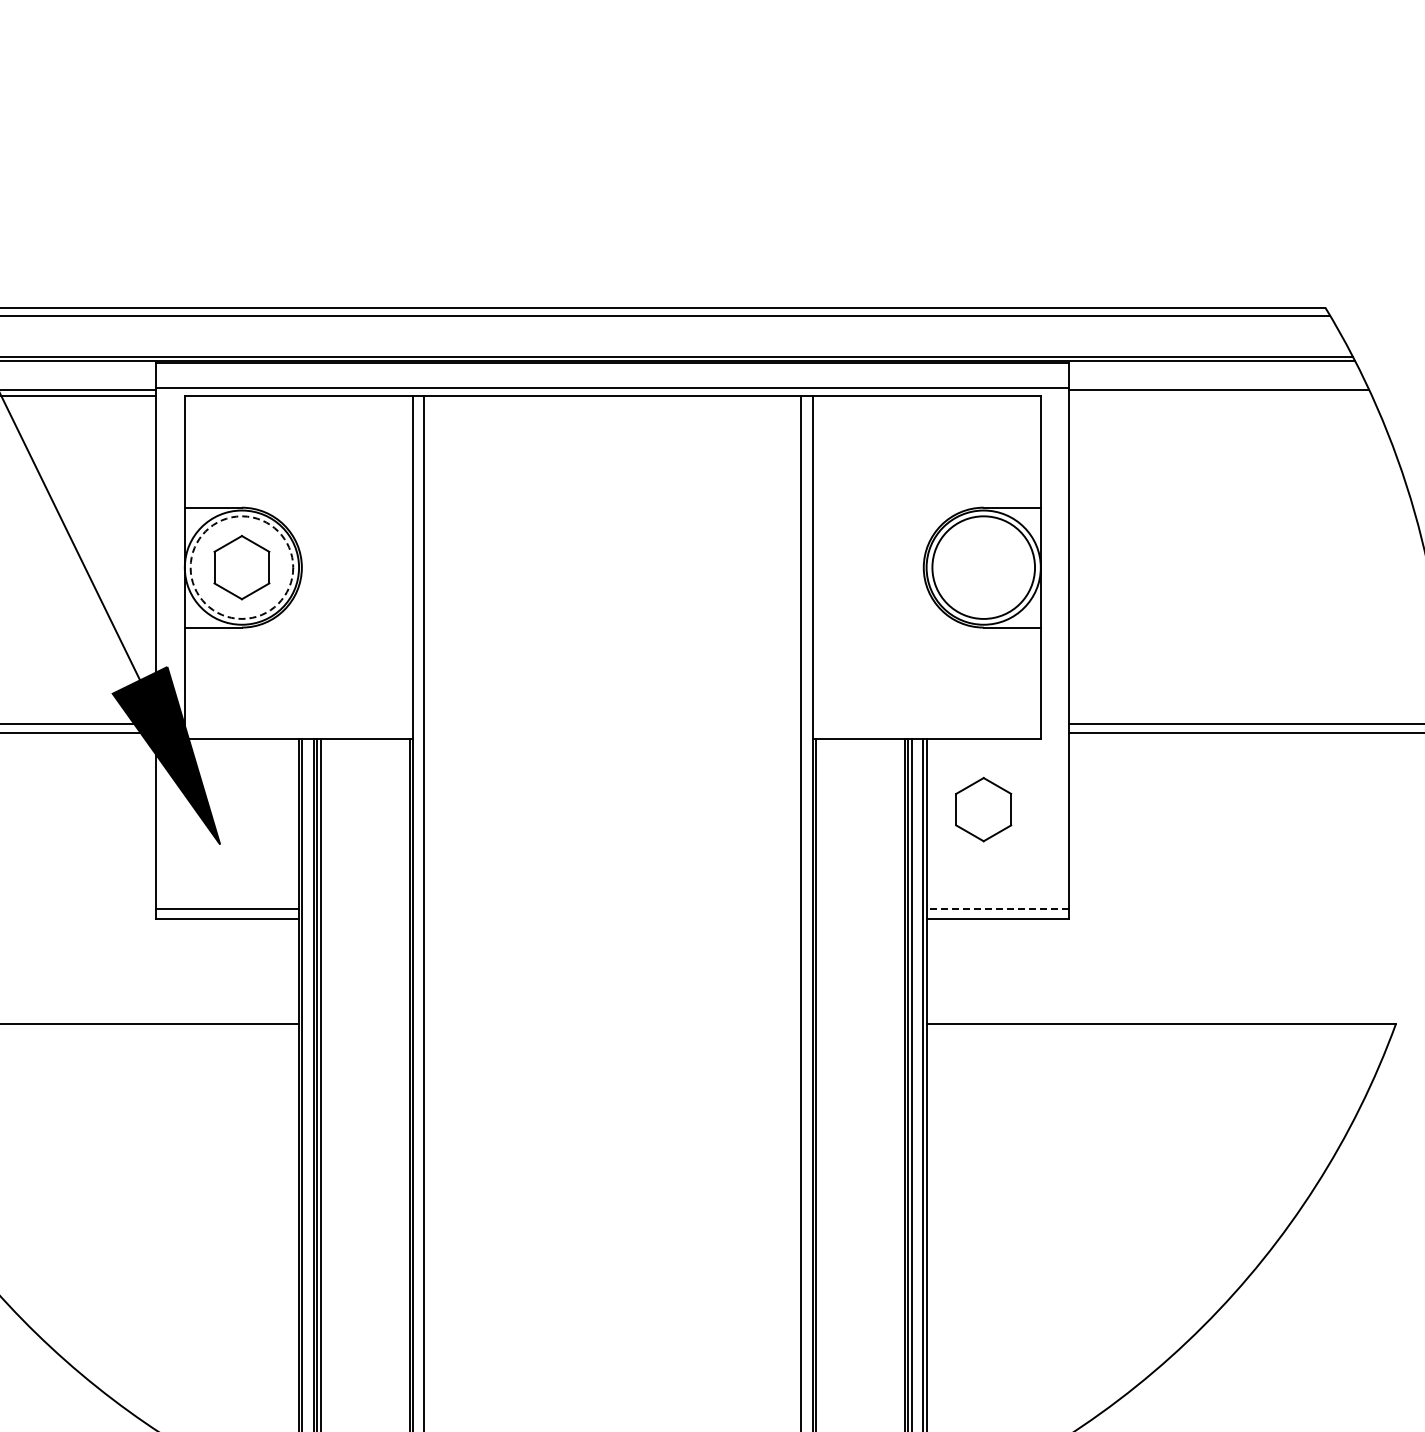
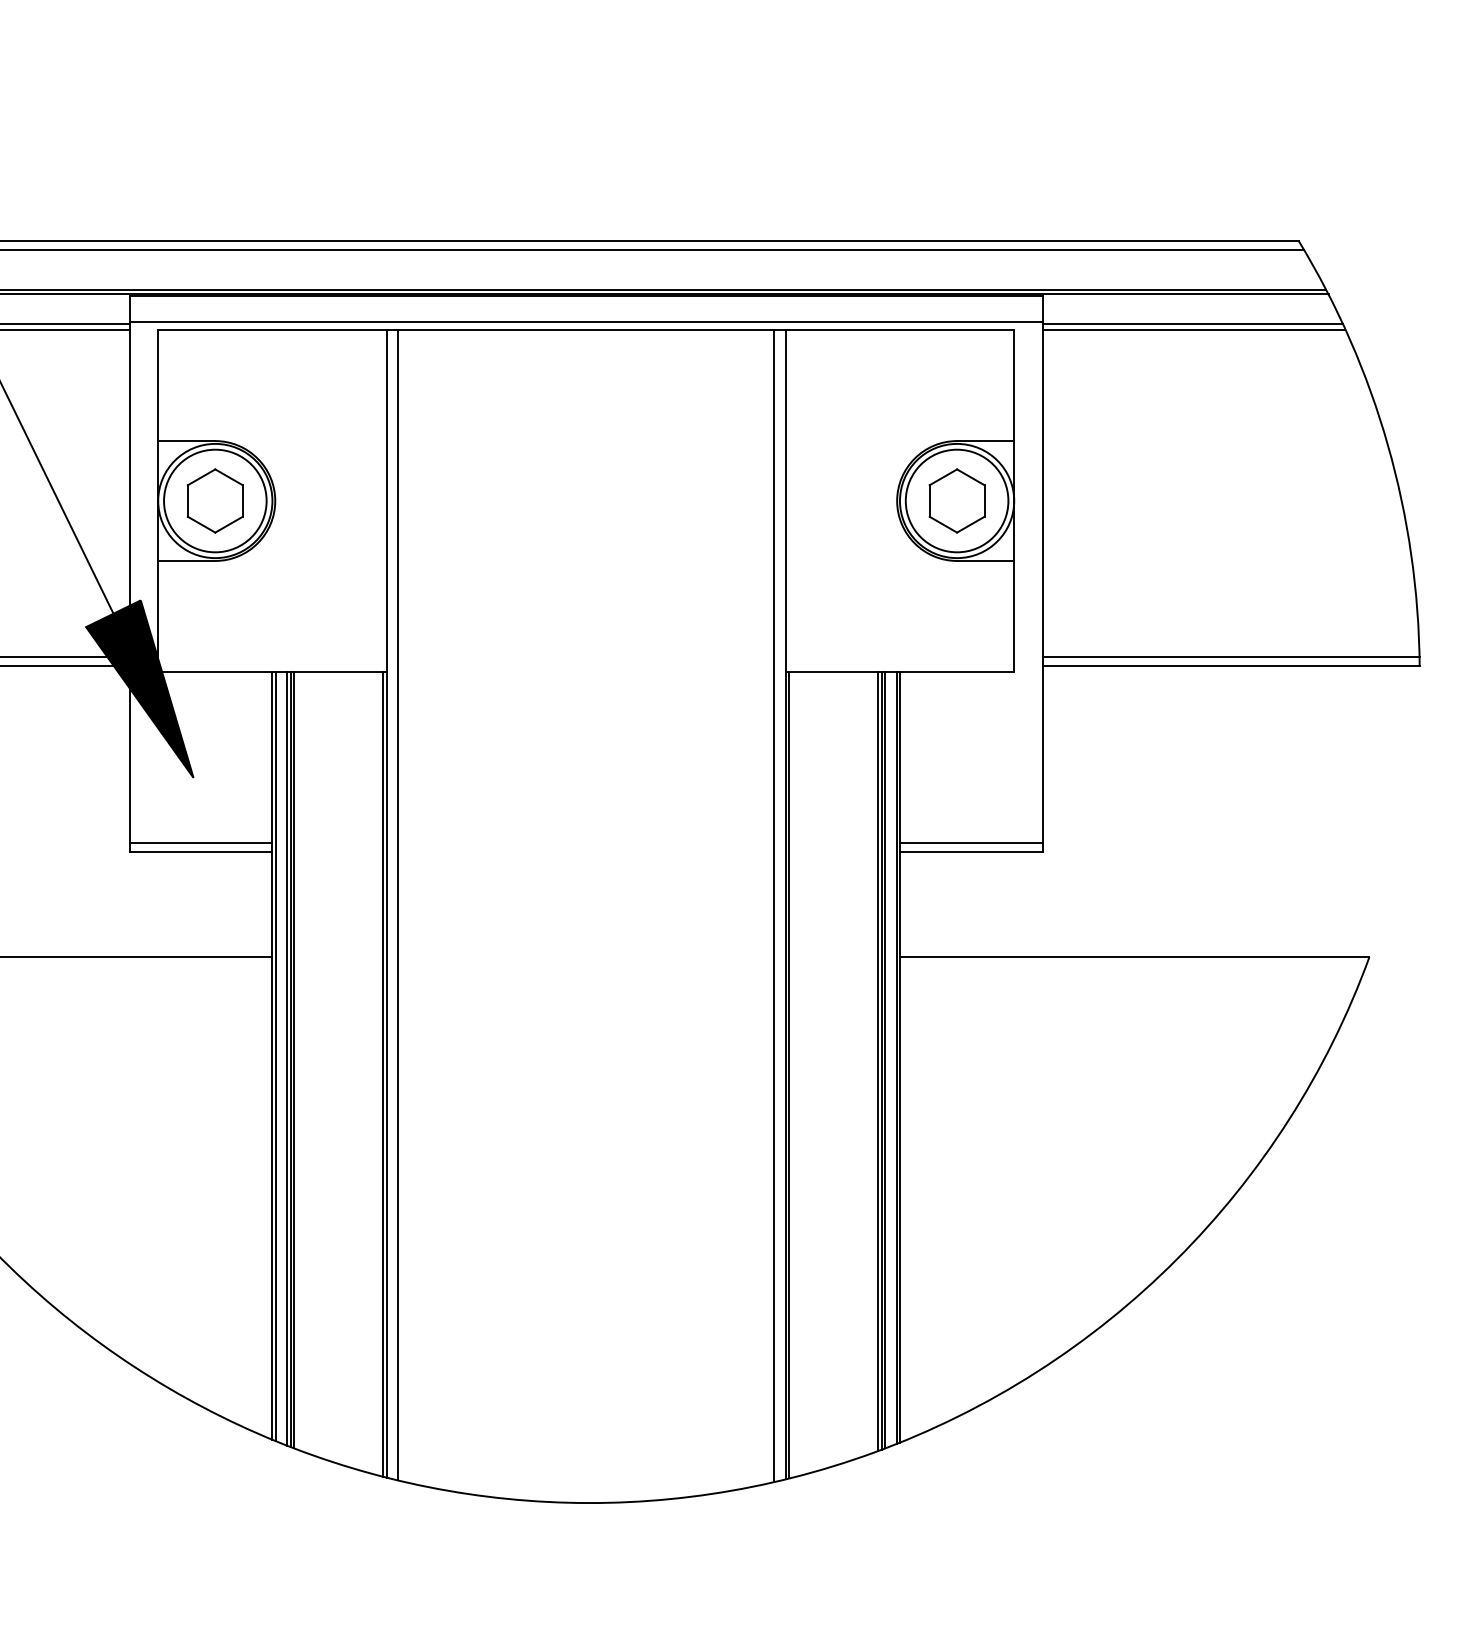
line: (1220, 396) -> (1193, 329), added
circle: (242, 567) -> (215, 500), dashed -> solid
part: (983, 809) -> (956, 500), moved
line: (997, 909) -> (970, 842), dashed -> solid

